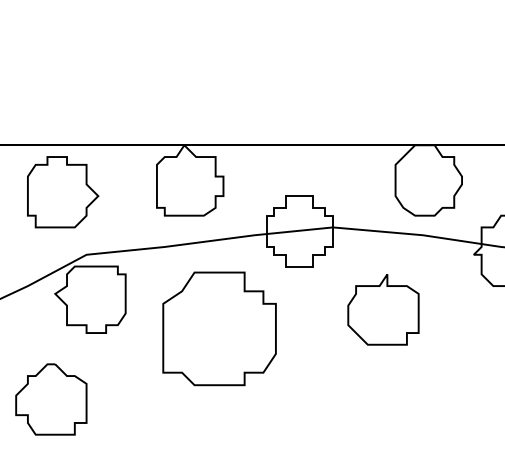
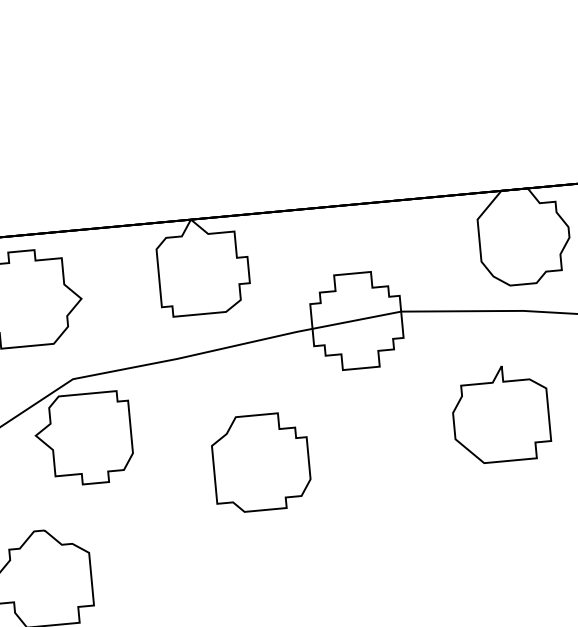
part: (383, 309) -> (500, 413), moved
part: (219, 329) -> (261, 463), size x0.62

